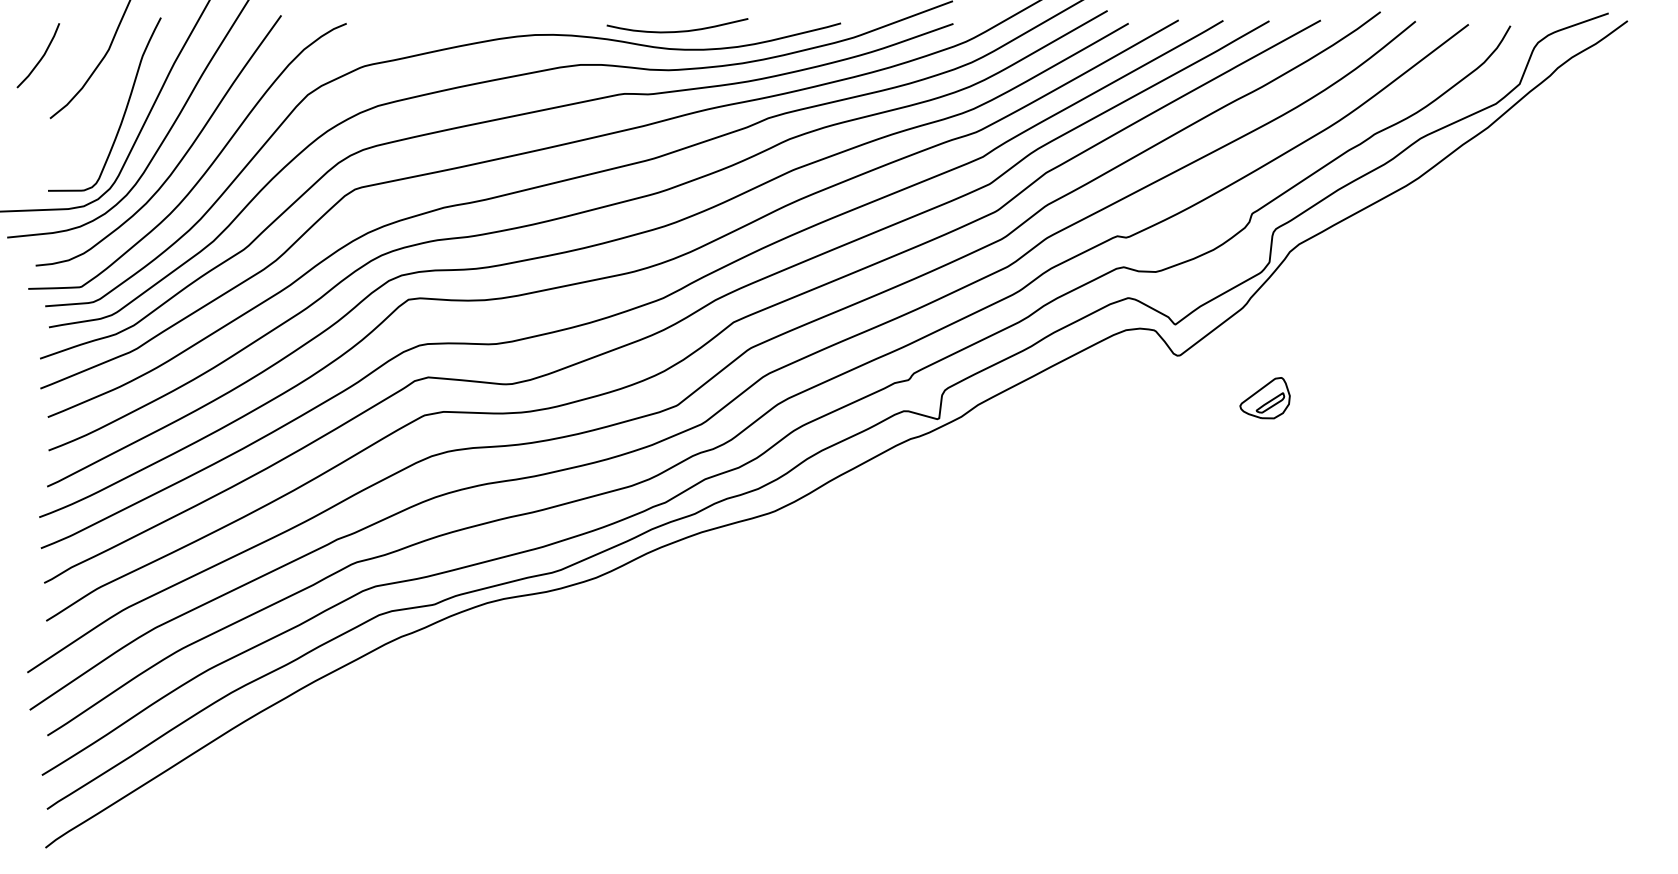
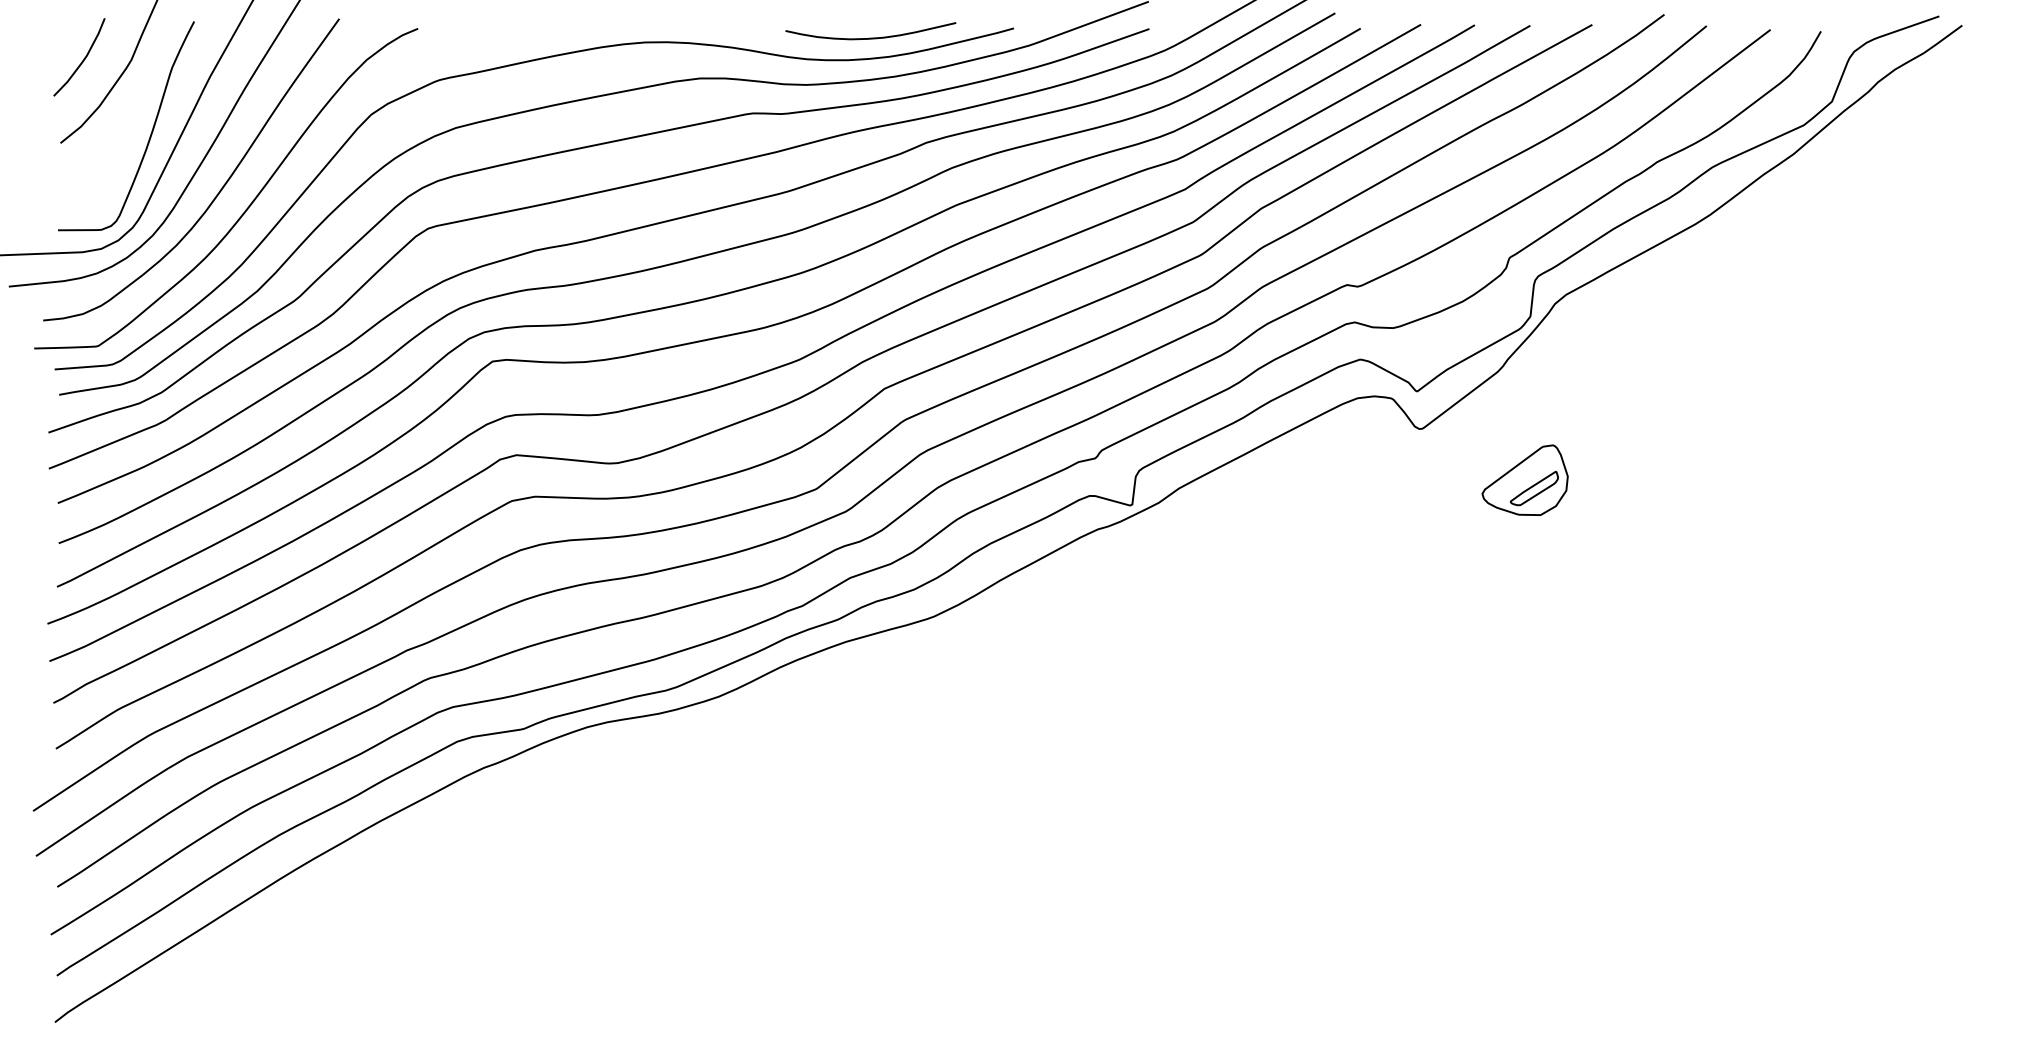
curve: (677, 30) -> (870, 37), moved
curve: (41, 56) -> (83, 58), moved
part: (1264, 397) -> (1524, 479), size x1.43

